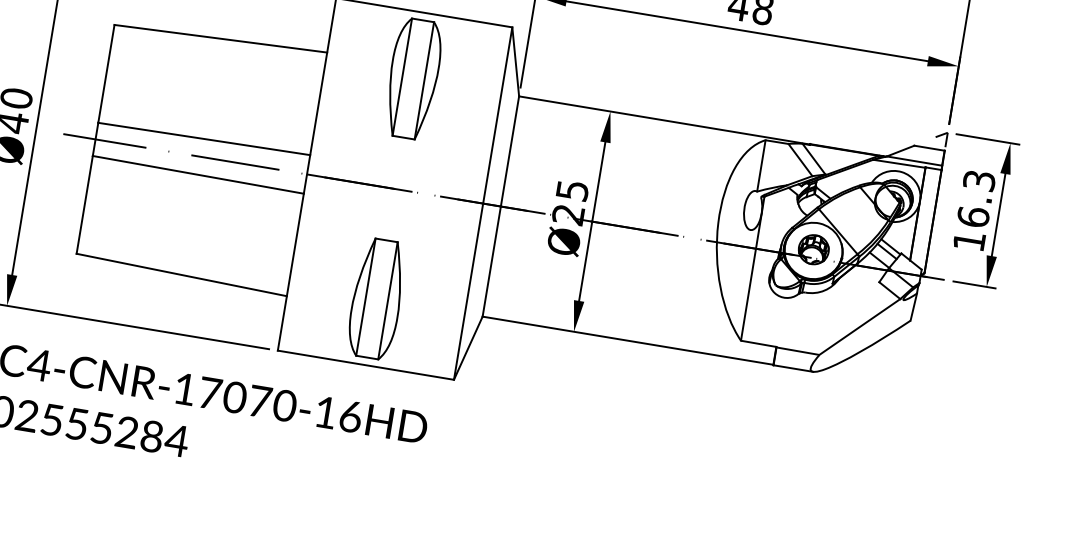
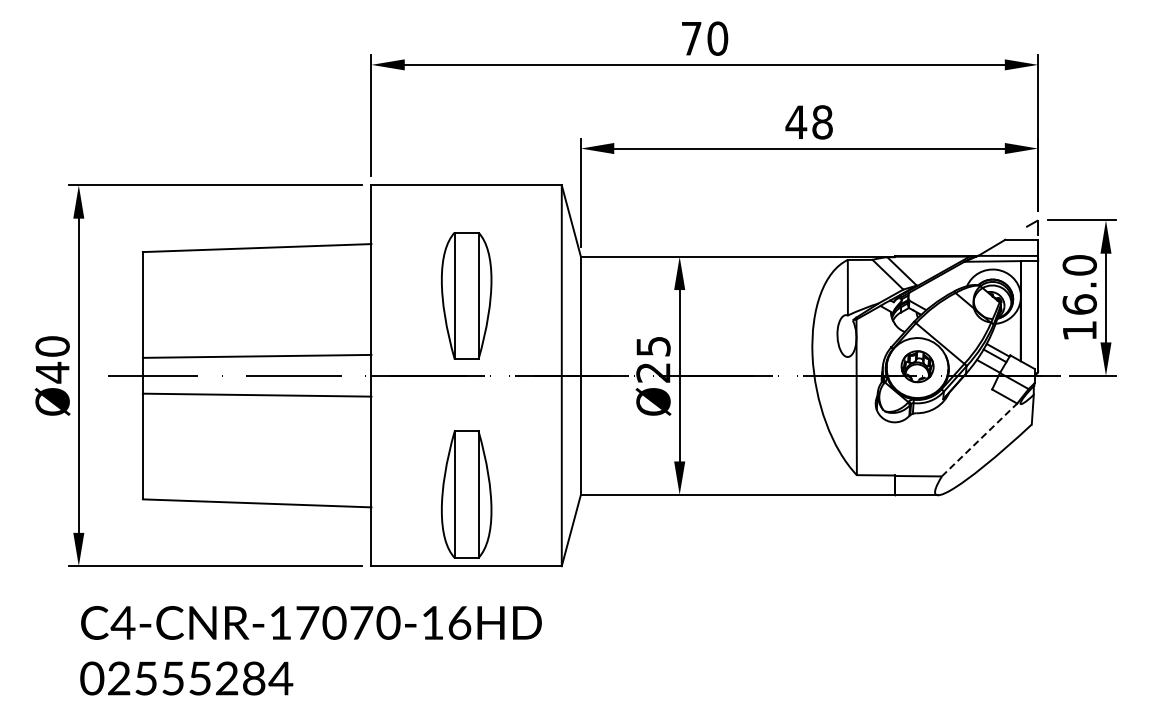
part: (413, 78) -> (466, 295), moved
text: (979, 180) -> (1079, 265), 16.3 -> 16.0
line: (859, 326) -> (979, 439), solid -> dashed

